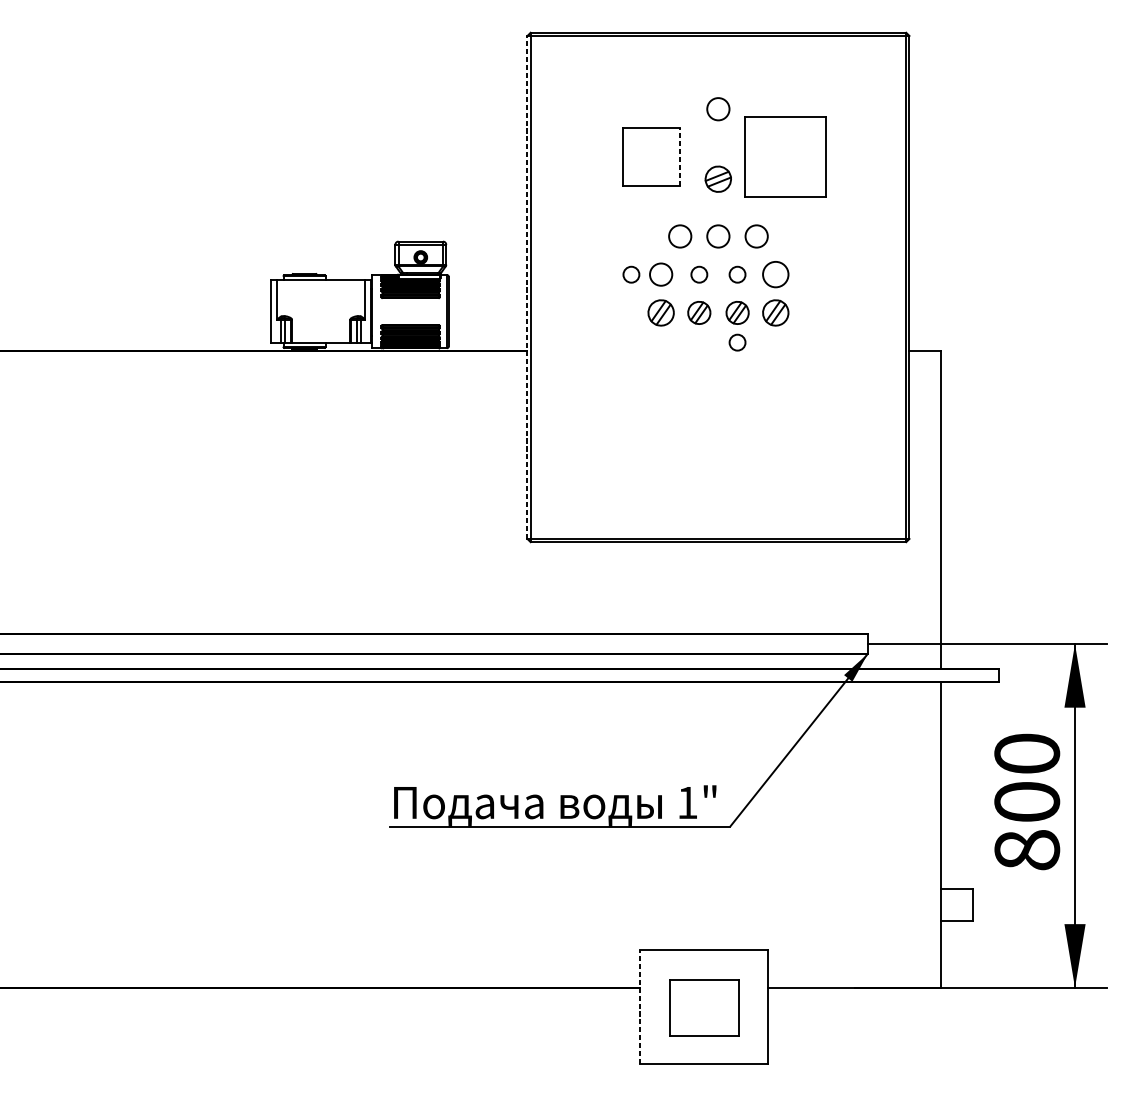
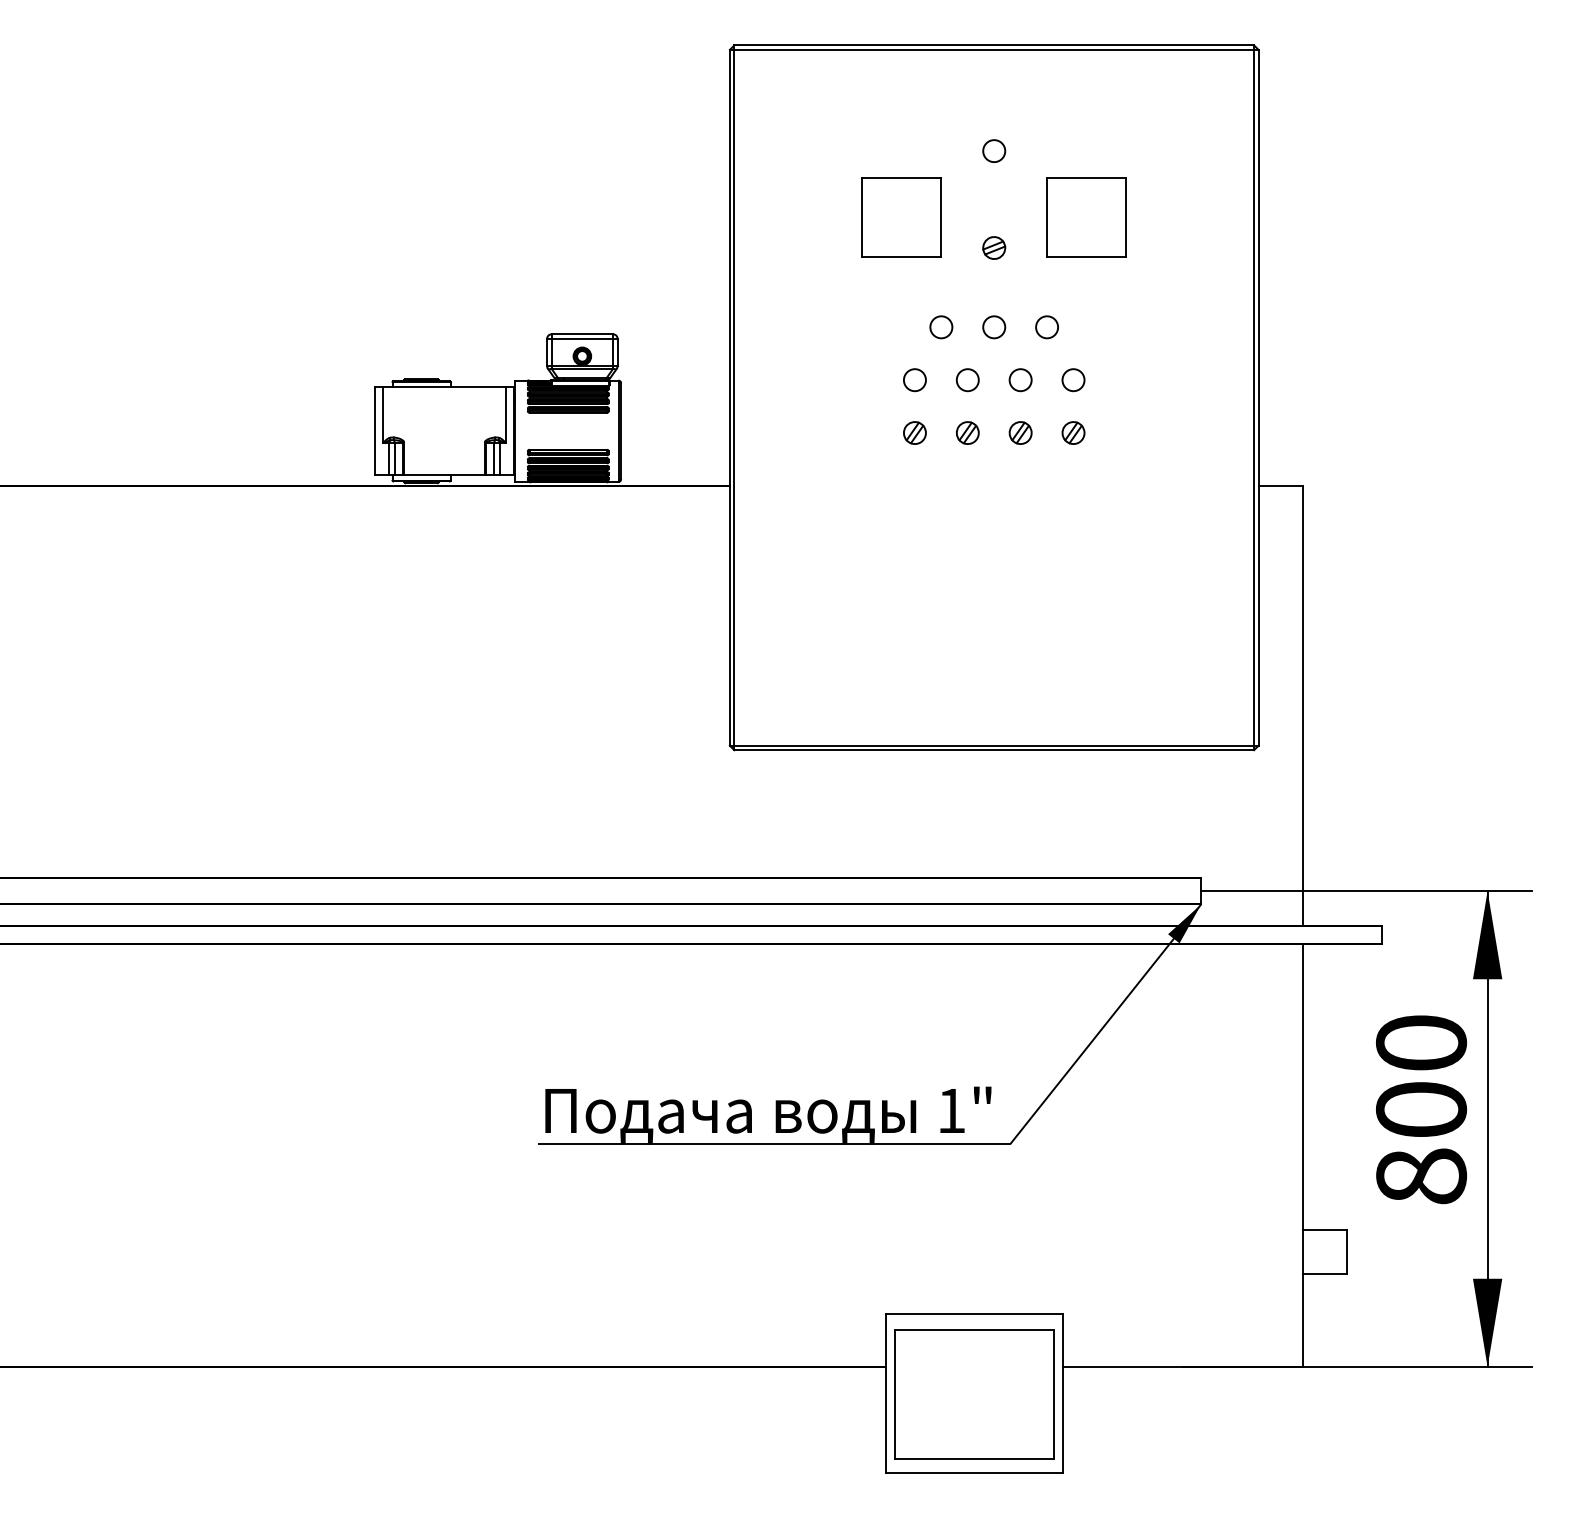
circle: (718, 108) -> (994, 150), size x0.71
line: (680, 157) -> (941, 217), dashed -> solid
part: (785, 157) -> (1086, 217), size x0.71
part: (718, 178) -> (994, 247), size x0.62
circle: (680, 236) -> (941, 327), size x0.71
circle: (718, 236) -> (994, 327), size x0.71
circle: (756, 236) -> (1046, 327), size x0.71
circle: (631, 274) -> (873, 380), removed
circle: (660, 274) -> (914, 380), size x0.71
circle: (775, 274) -> (1073, 380), size x0.62
line: (527, 287) -> (729, 397), dashed -> solid
part: (660, 312) -> (914, 432), size x0.62
part: (699, 312) -> (967, 432), size x0.71
part: (737, 312) -> (1020, 432), size x0.71
part: (775, 312) -> (1073, 432), size x0.62
circle: (737, 342) -> (1020, 474), removed
line: (640, 1006) -> (886, 1392), dashed -> solid
part: (704, 1007) -> (974, 1394), size x1.67

